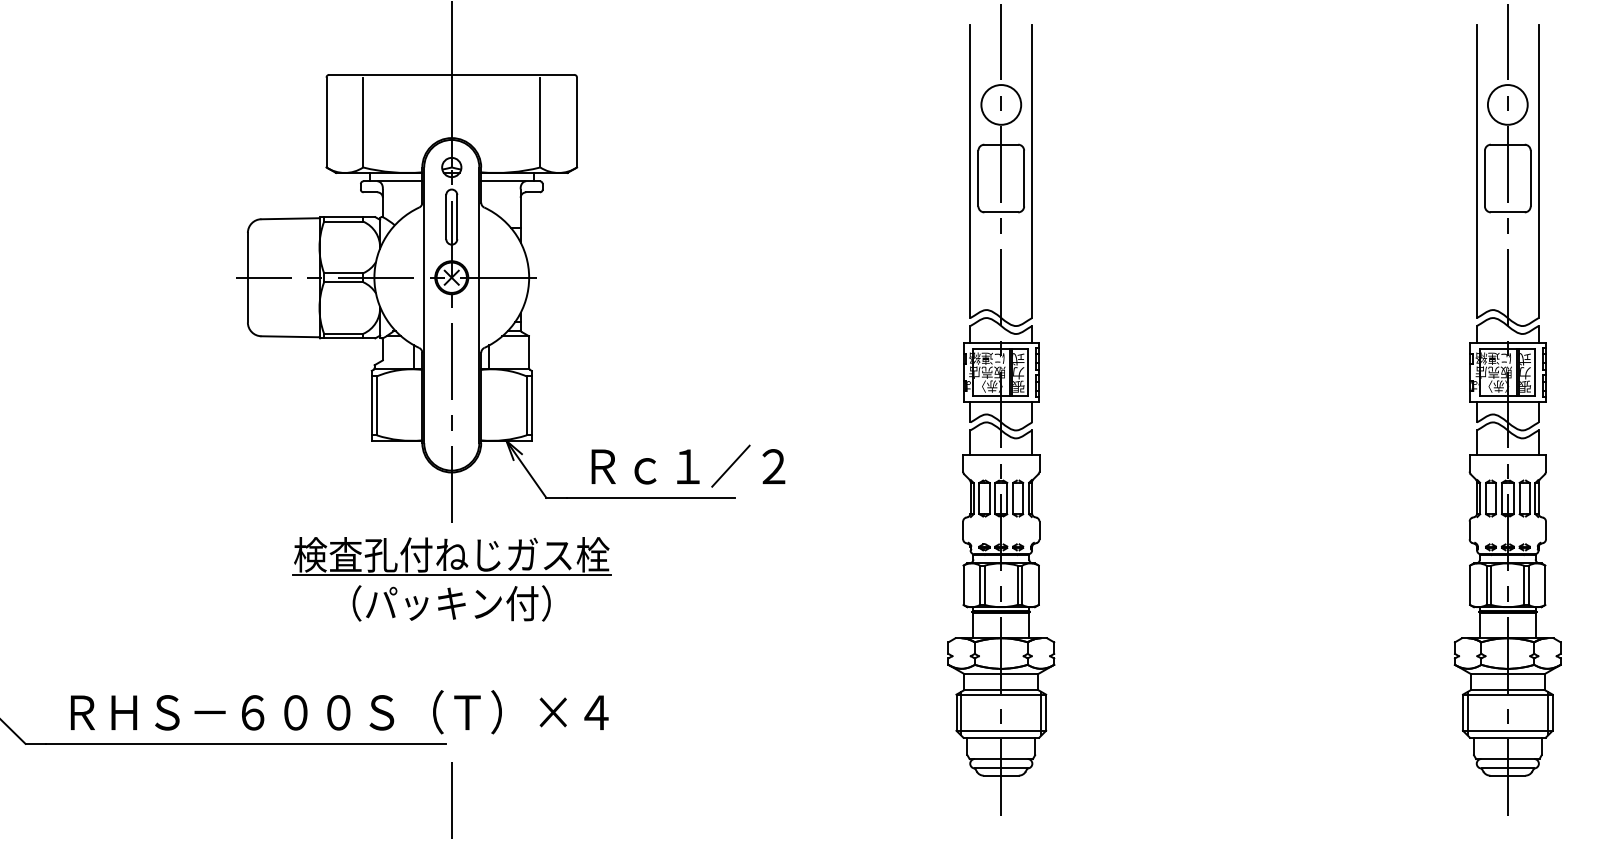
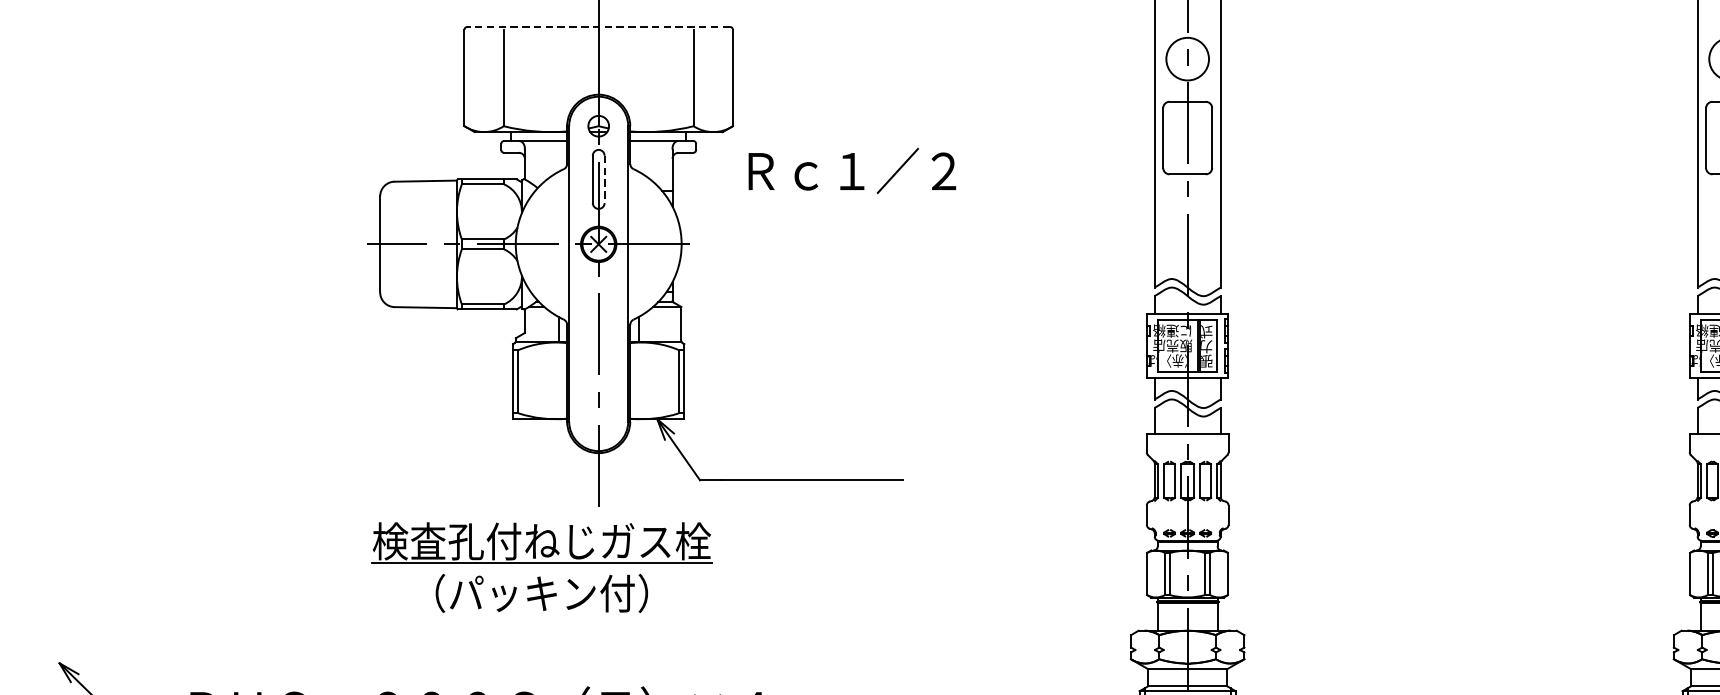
line: (451, 74) -> (598, 26), solid -> dashed
line: (457, 217) -> (604, 179), solid -> dashed
text: (688, 465) -> (852, 170), moved
part: (451, 579) -> (541, 567), moved

